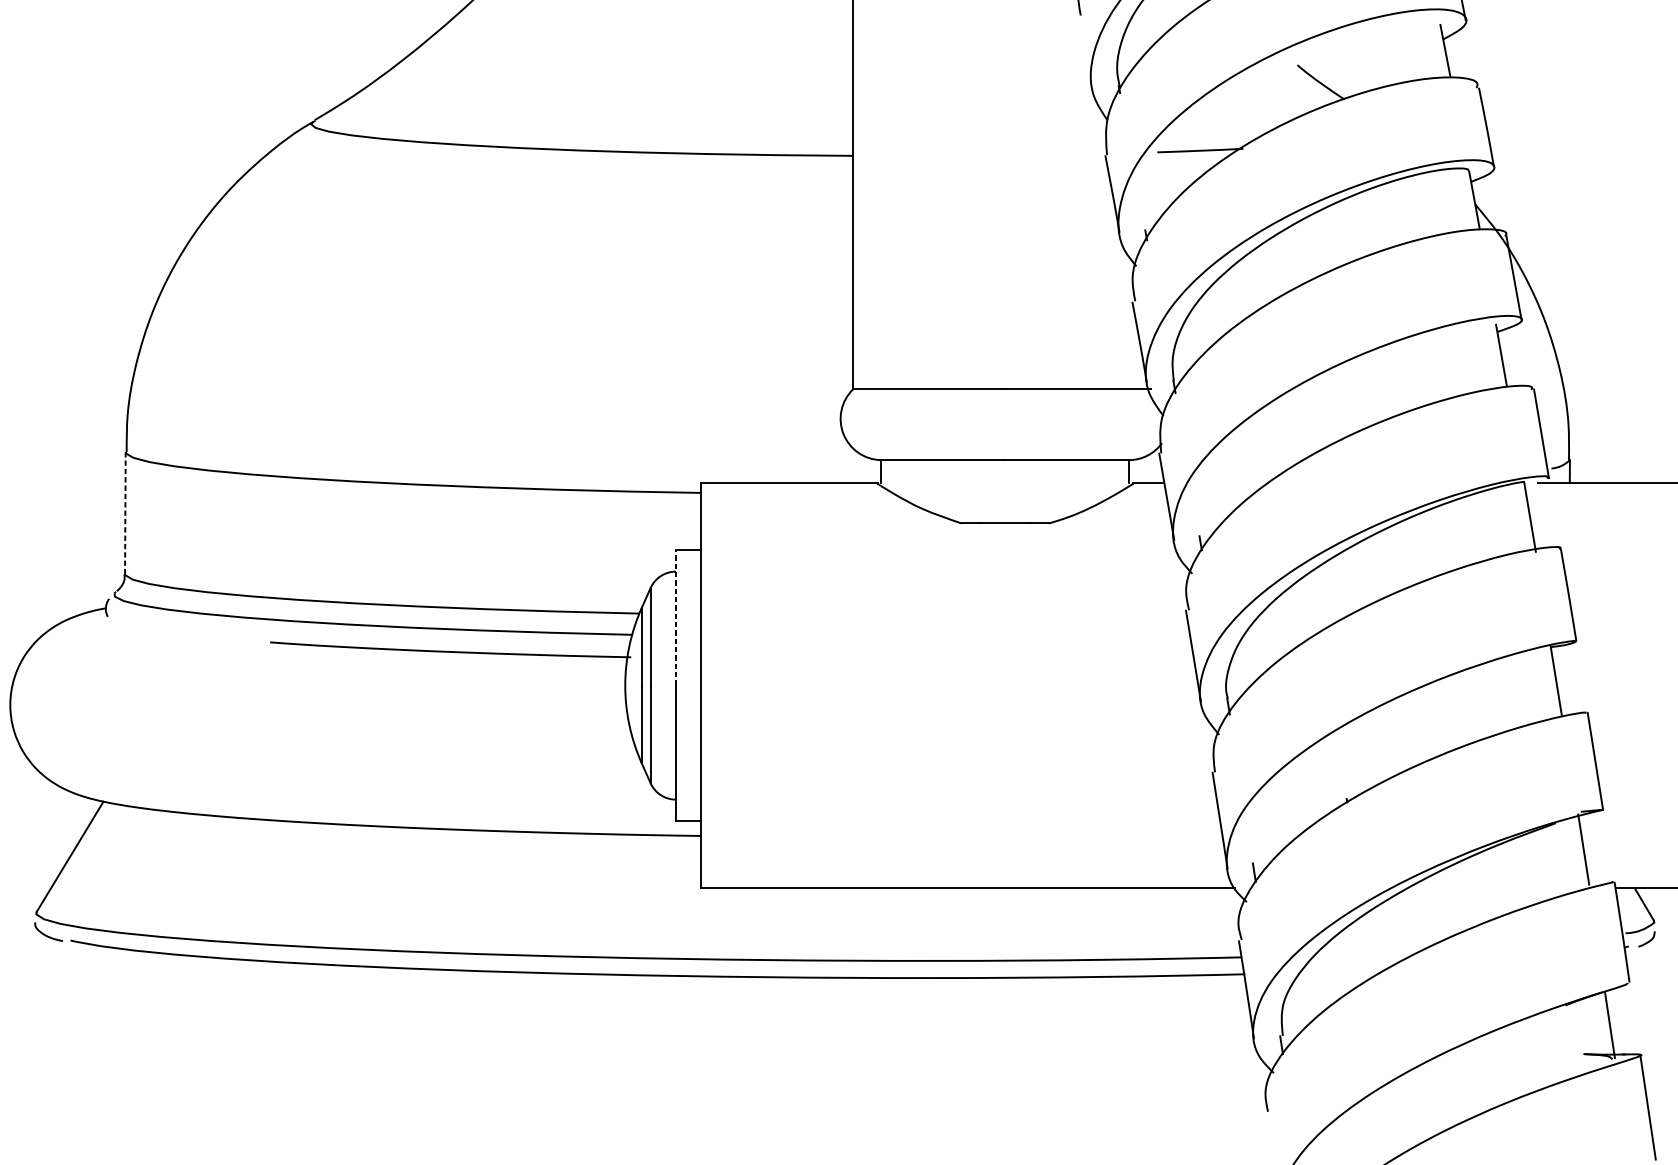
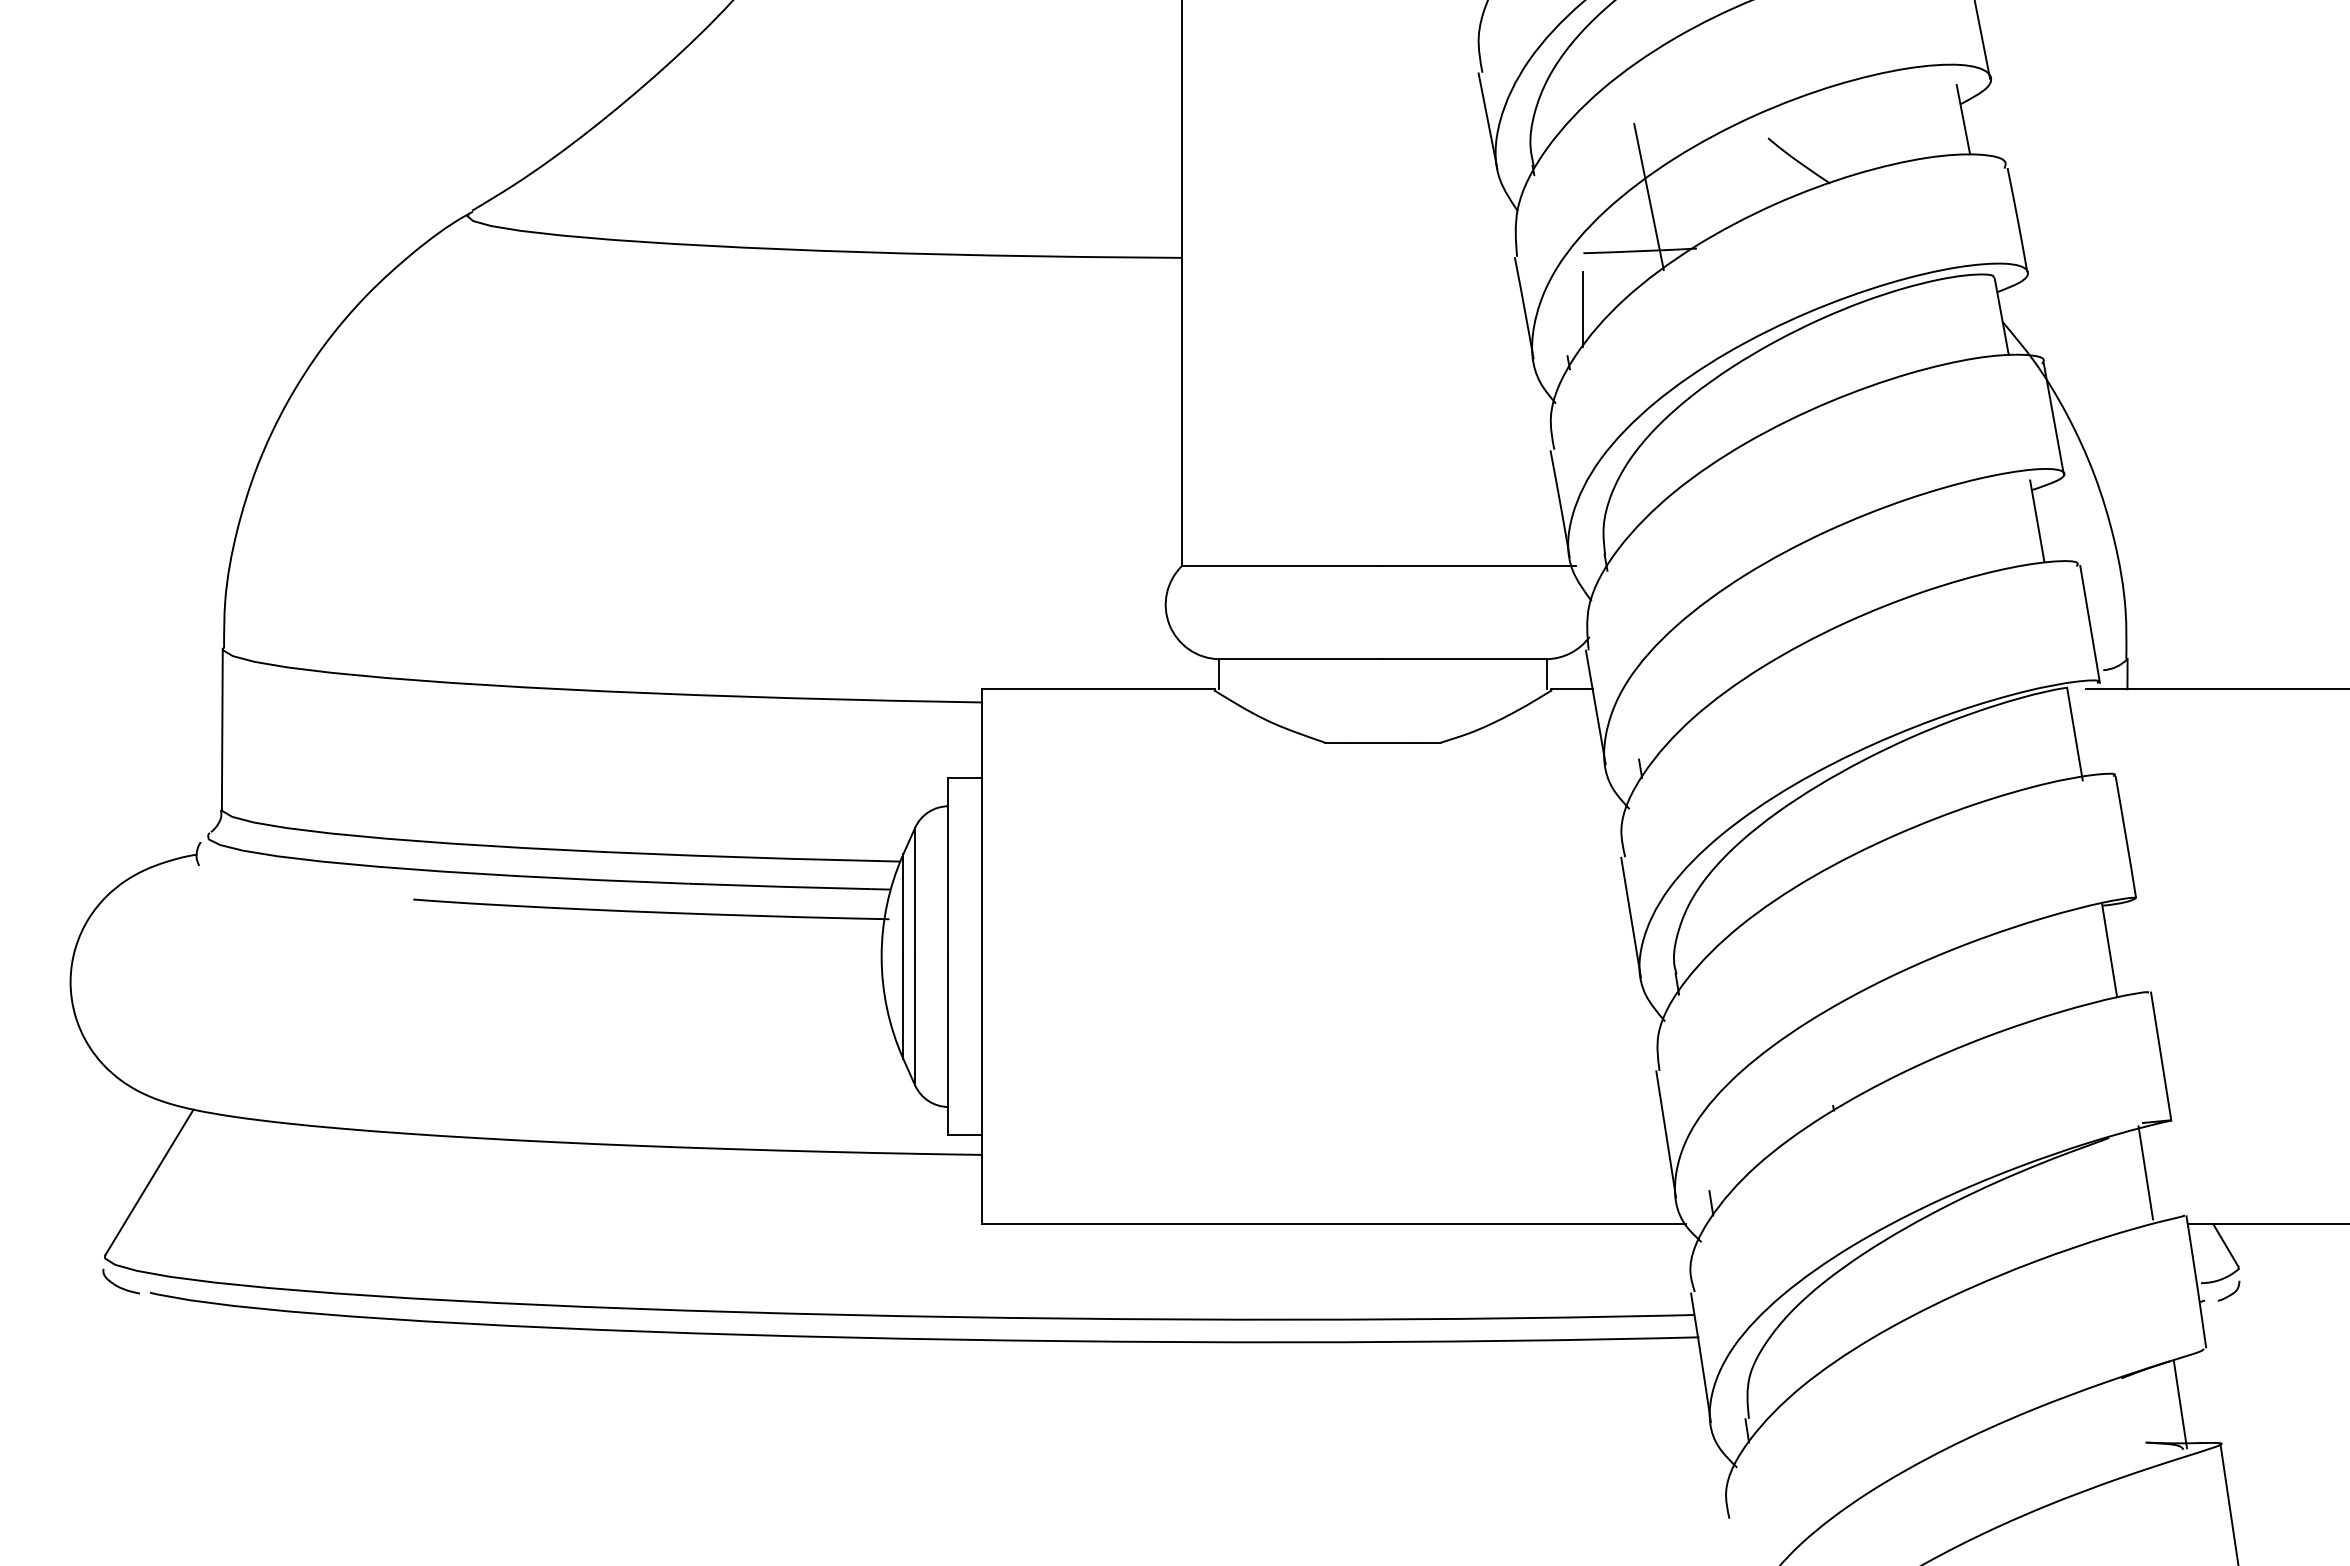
line: (1084, 51) -> (1487, 120), added
line: (1206, 109) -> (1648, 196), added
line: (1157, 194) -> (1583, 309), added
line: (125, 513) -> (222, 729), dashed -> solid
line: (675, 617) -> (948, 866), dashed -> solid

